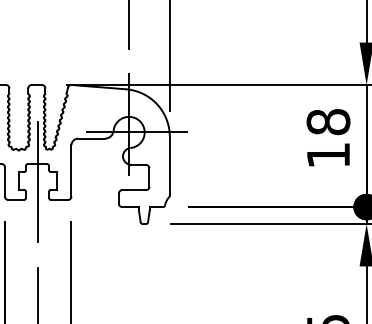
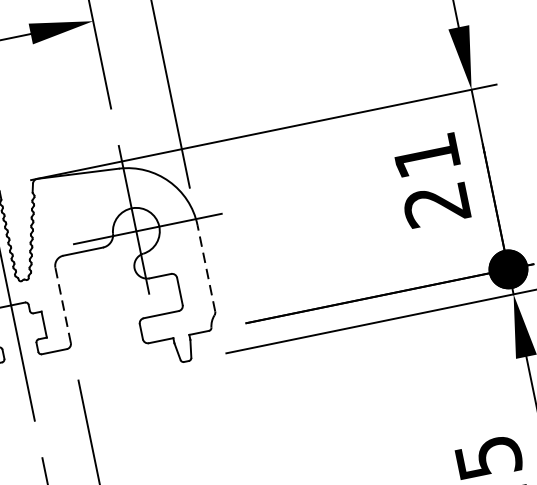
text: (328, 138) -> (431, 179), 18 -> 21
line: (169, 165) -> (205, 267), solid -> dashed
line: (71, 170) -> (63, 304), solid -> dashed

